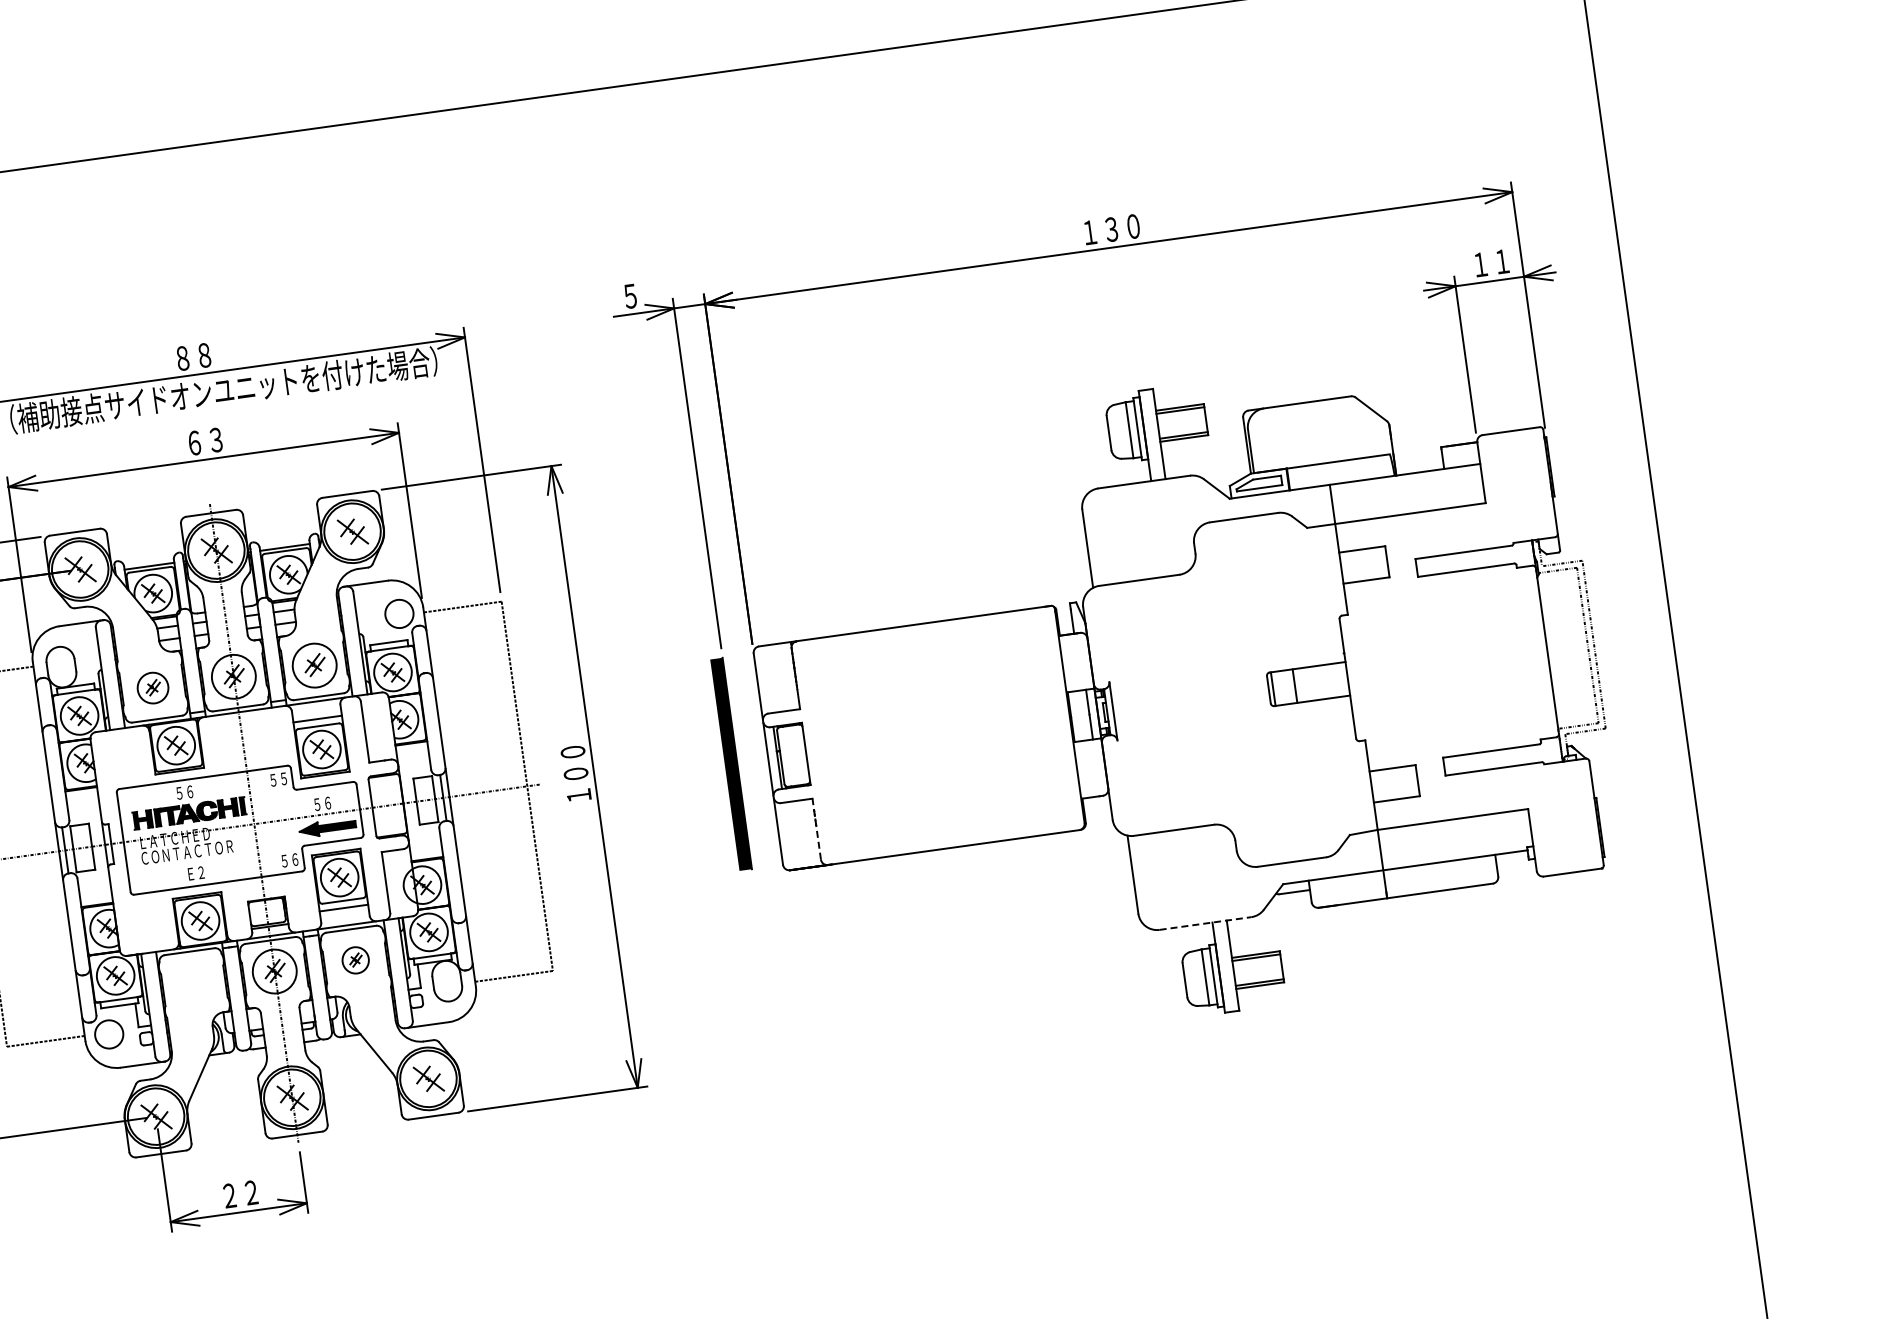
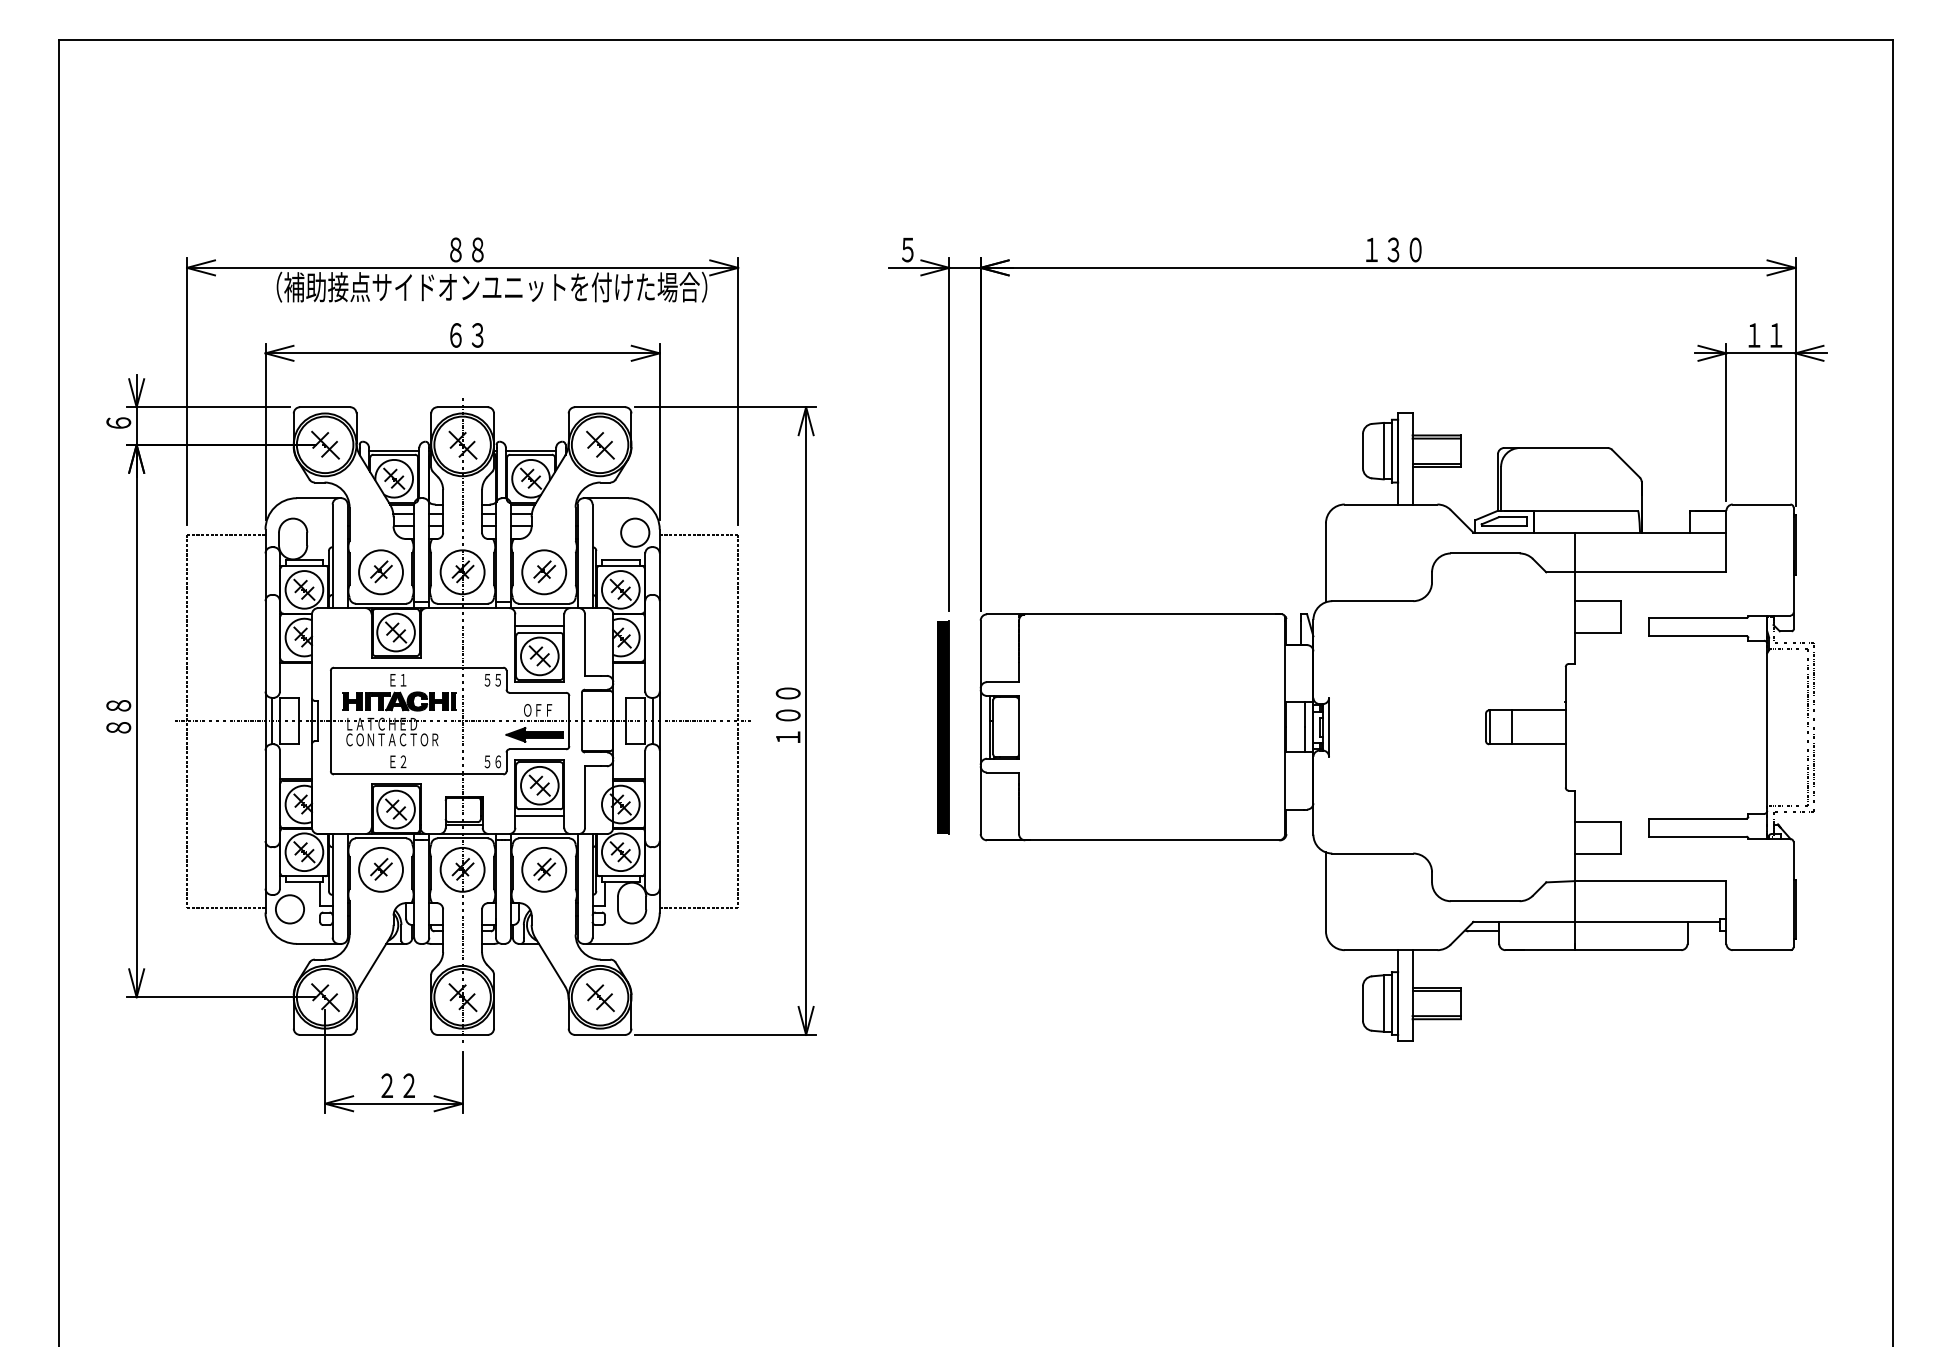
part: (152, 688) -> (380, 572), size x1.43
text: (185, 791) -> (398, 679), ５６ -> Ｅ１
text: (328, 803) -> (538, 710), ５６ -> ＯＦＦ
line: (817, 829) -> (1019, 803), dashed -> solid
line: (1205, 923) -> (1391, 950), dashed -> solid
part: (355, 959) -> (544, 869), size x1.67
part: (193, 982) -> (380, 869), added

